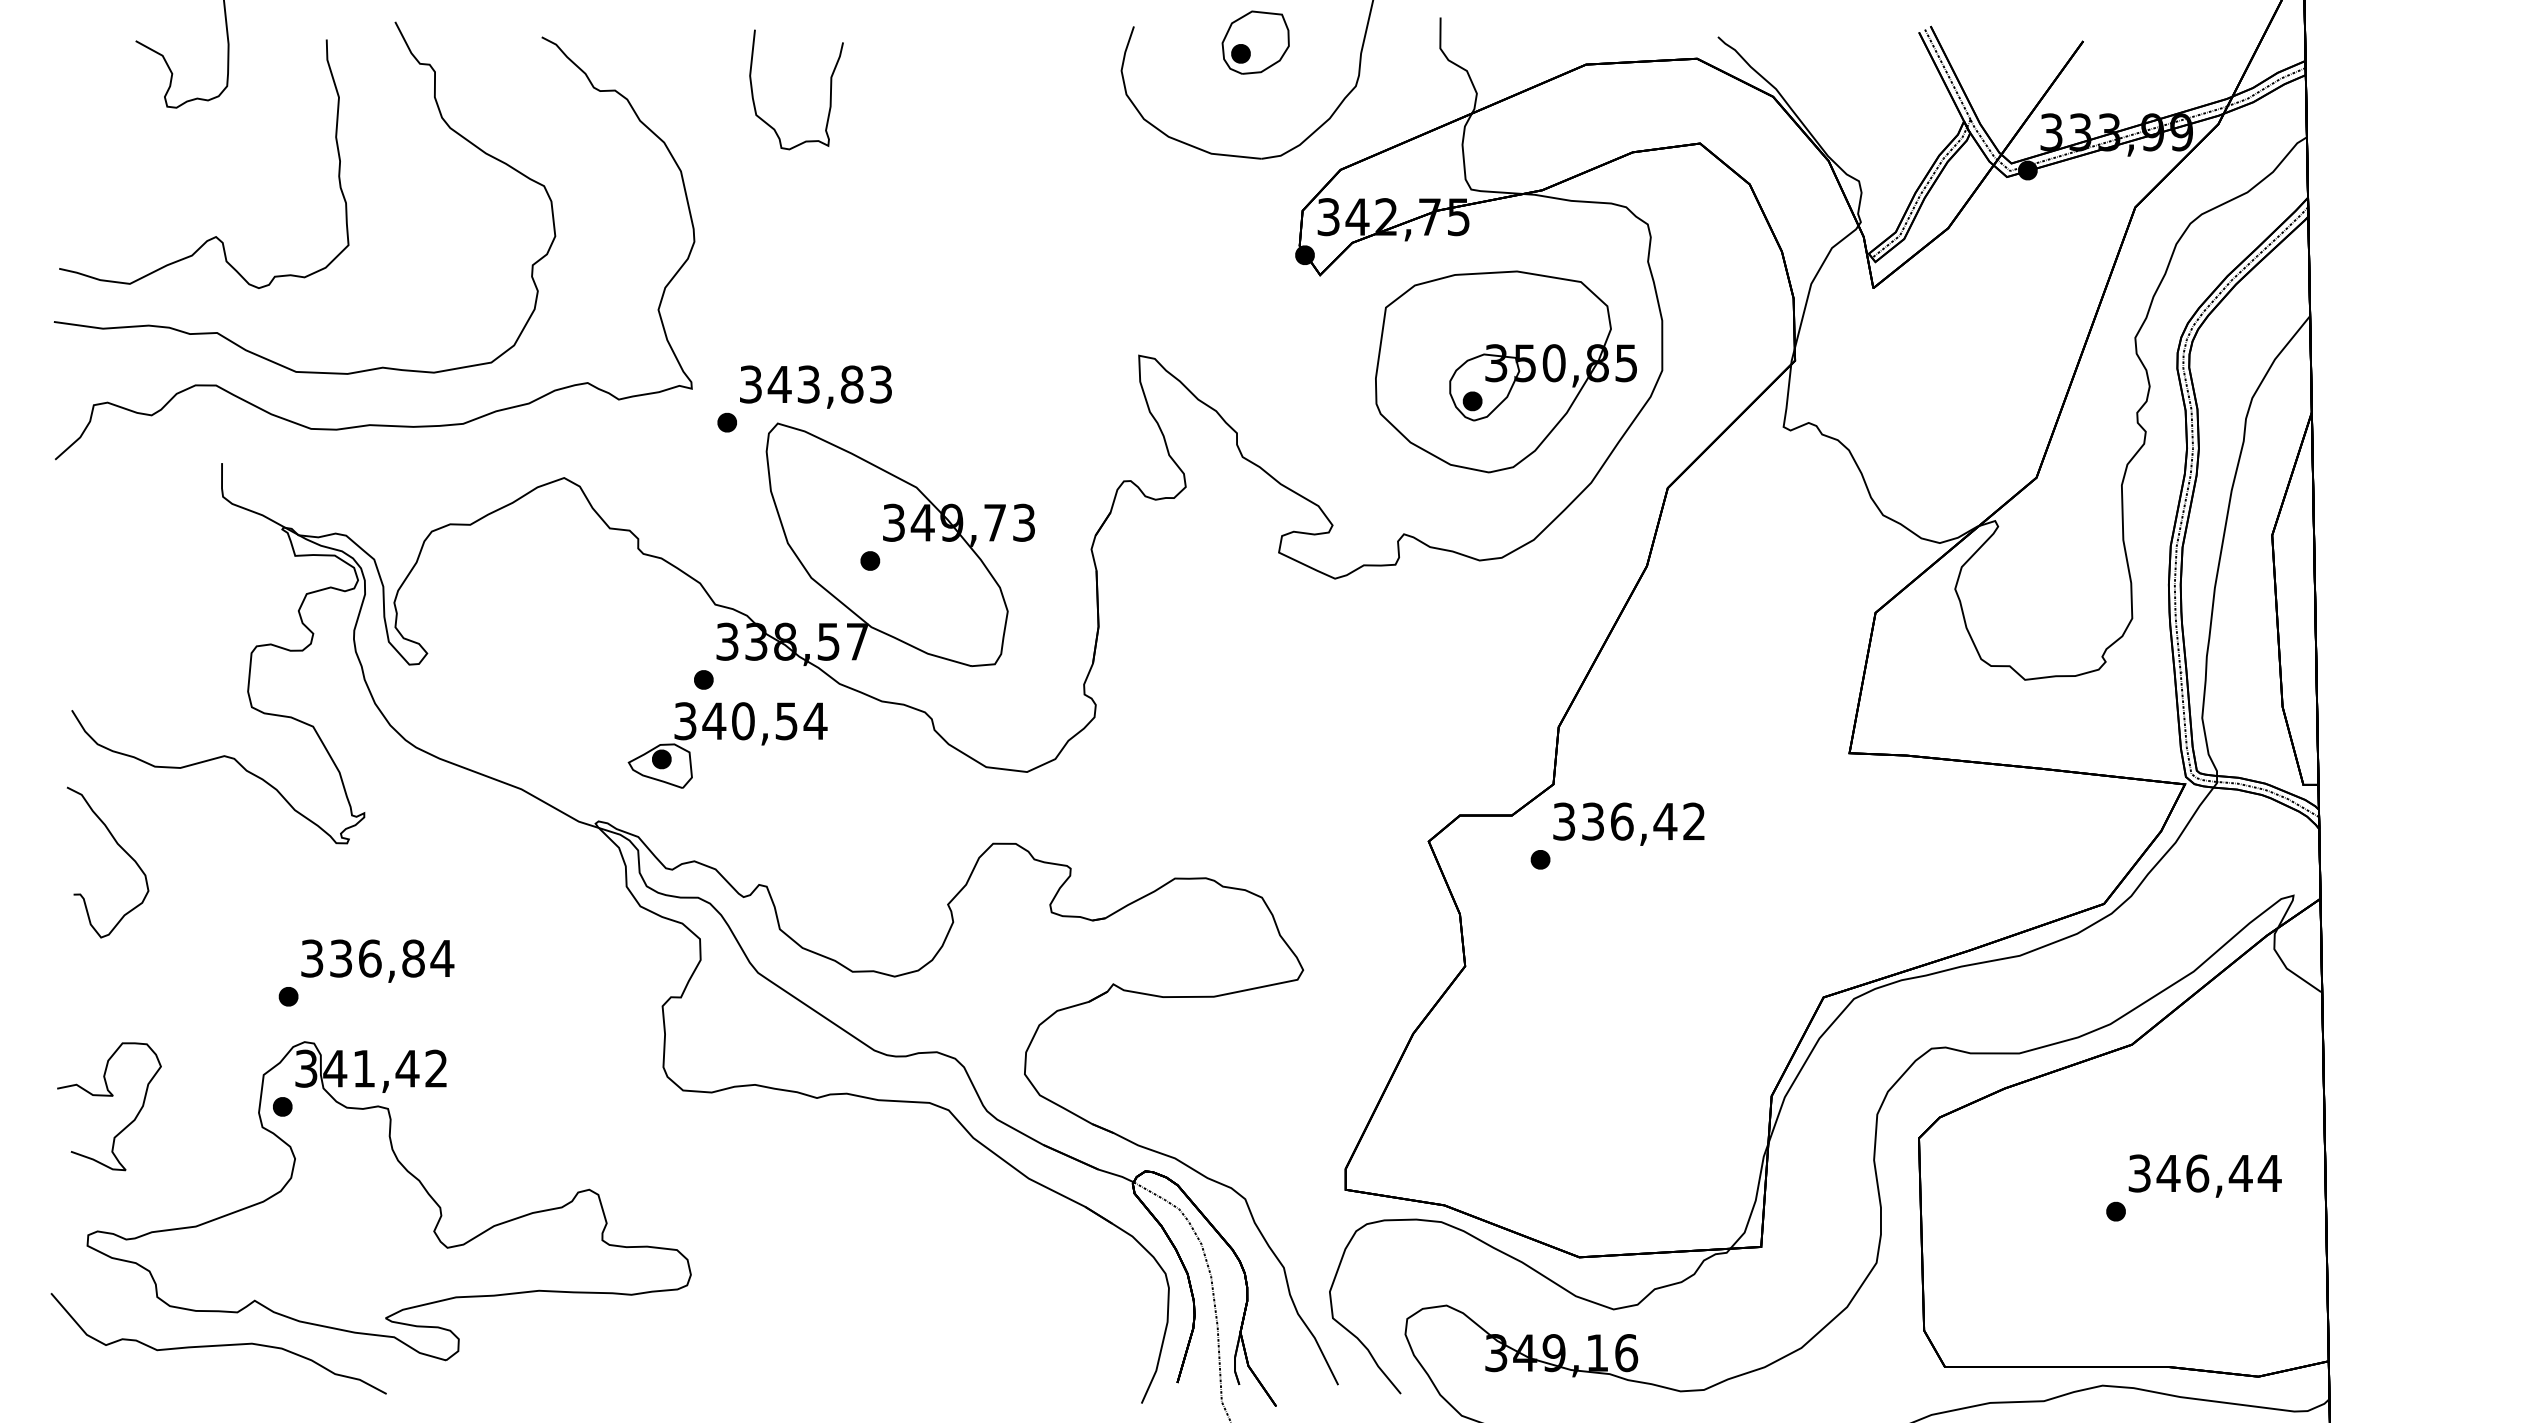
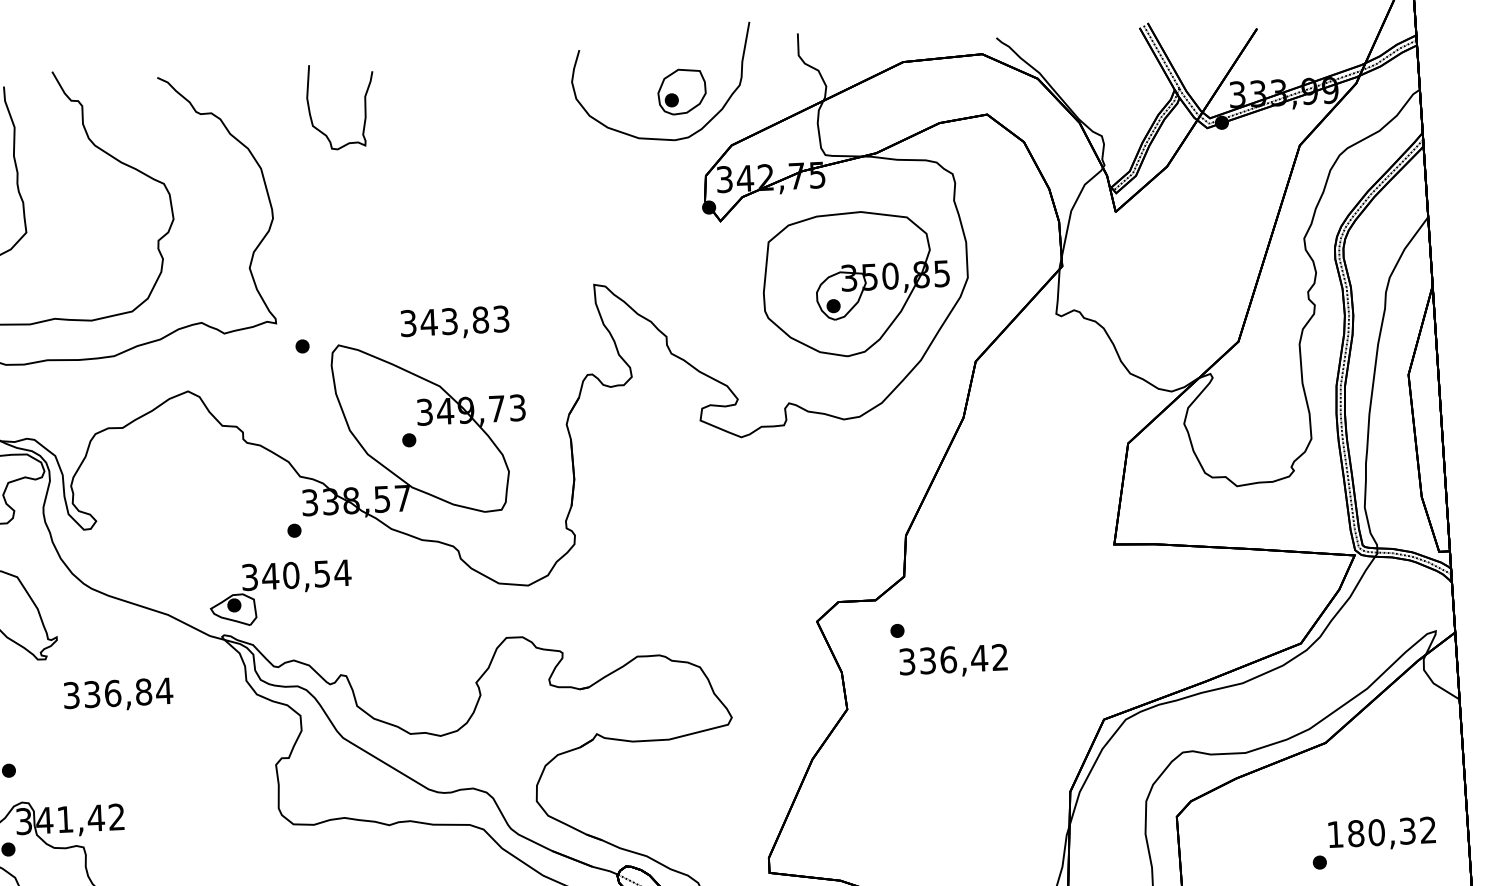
part: (1255, 42) -> (681, 91), moved
text: (815, 386) -> (454, 322), moved
part: (721, 739) -> (276, 589), moved
text: (1628, 823) -> (953, 660), moved
text: (377, 960) -> (118, 694), moved
text: (2204, 1173) -> (1381, 832), 346,44 -> 180,32

